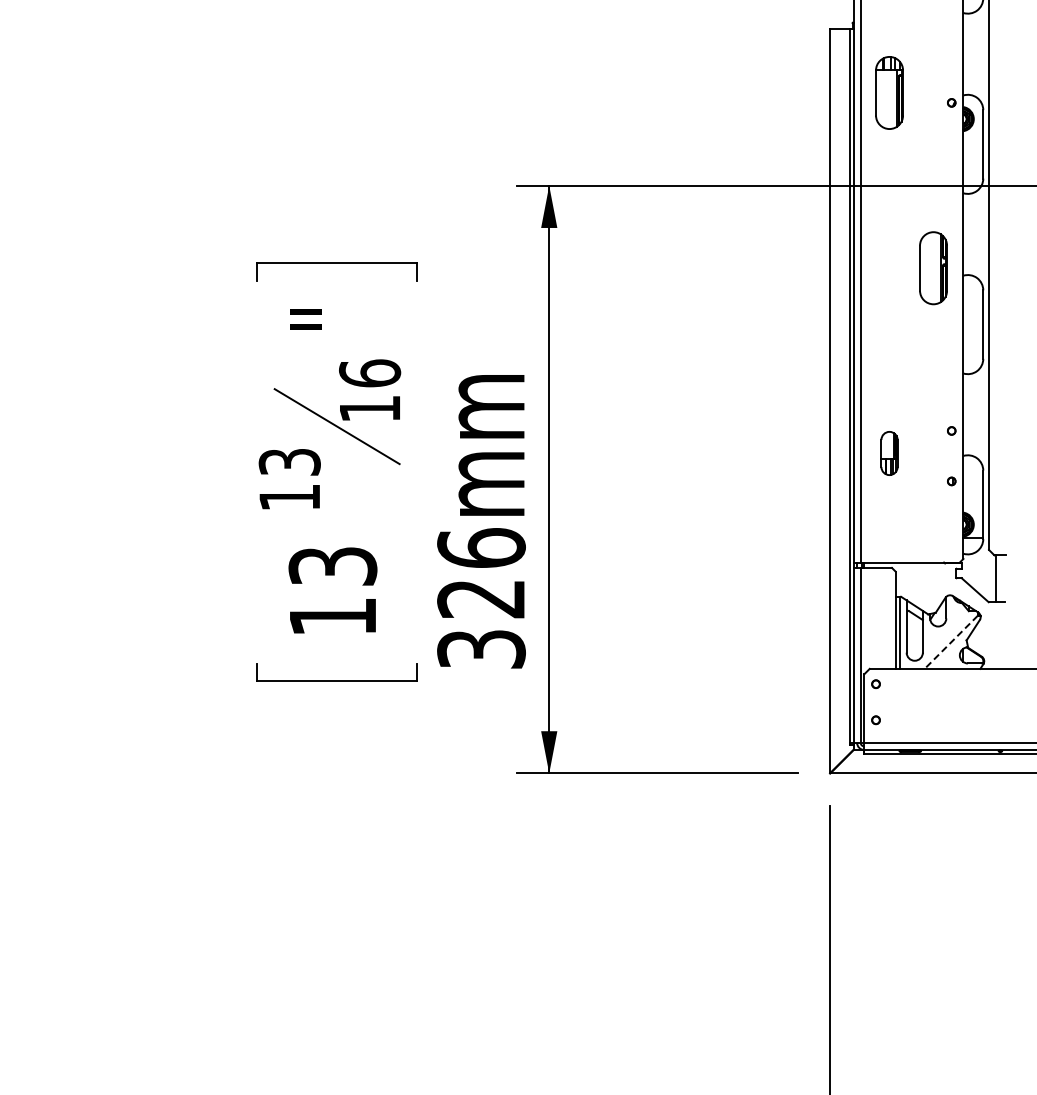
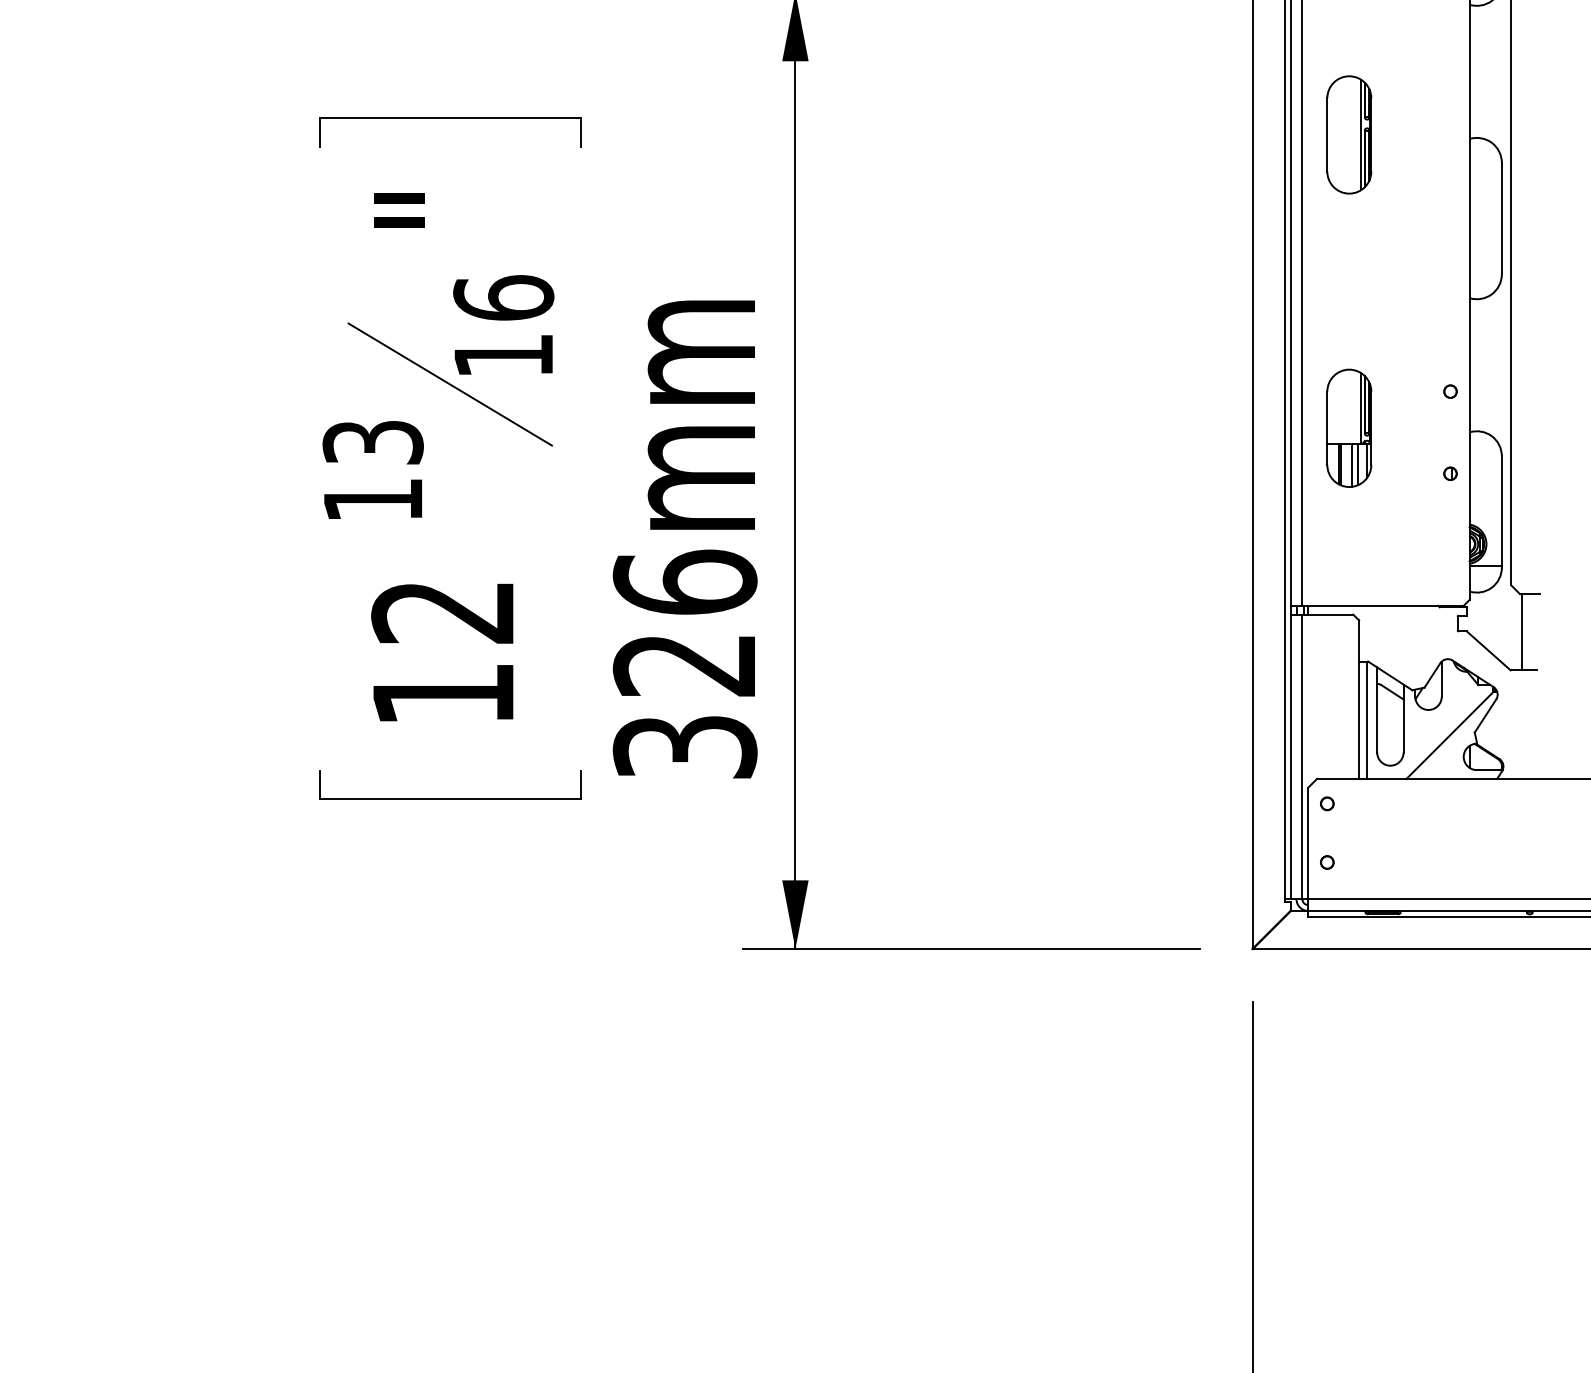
part: (933, 268) -> (1349, 135), moved
part: (889, 453) -> (1349, 428), size x1.67
text: (332, 566) -> (442, 612), 13 -> 12
line: (951, 642) -> (1450, 735), dashed -> solid

